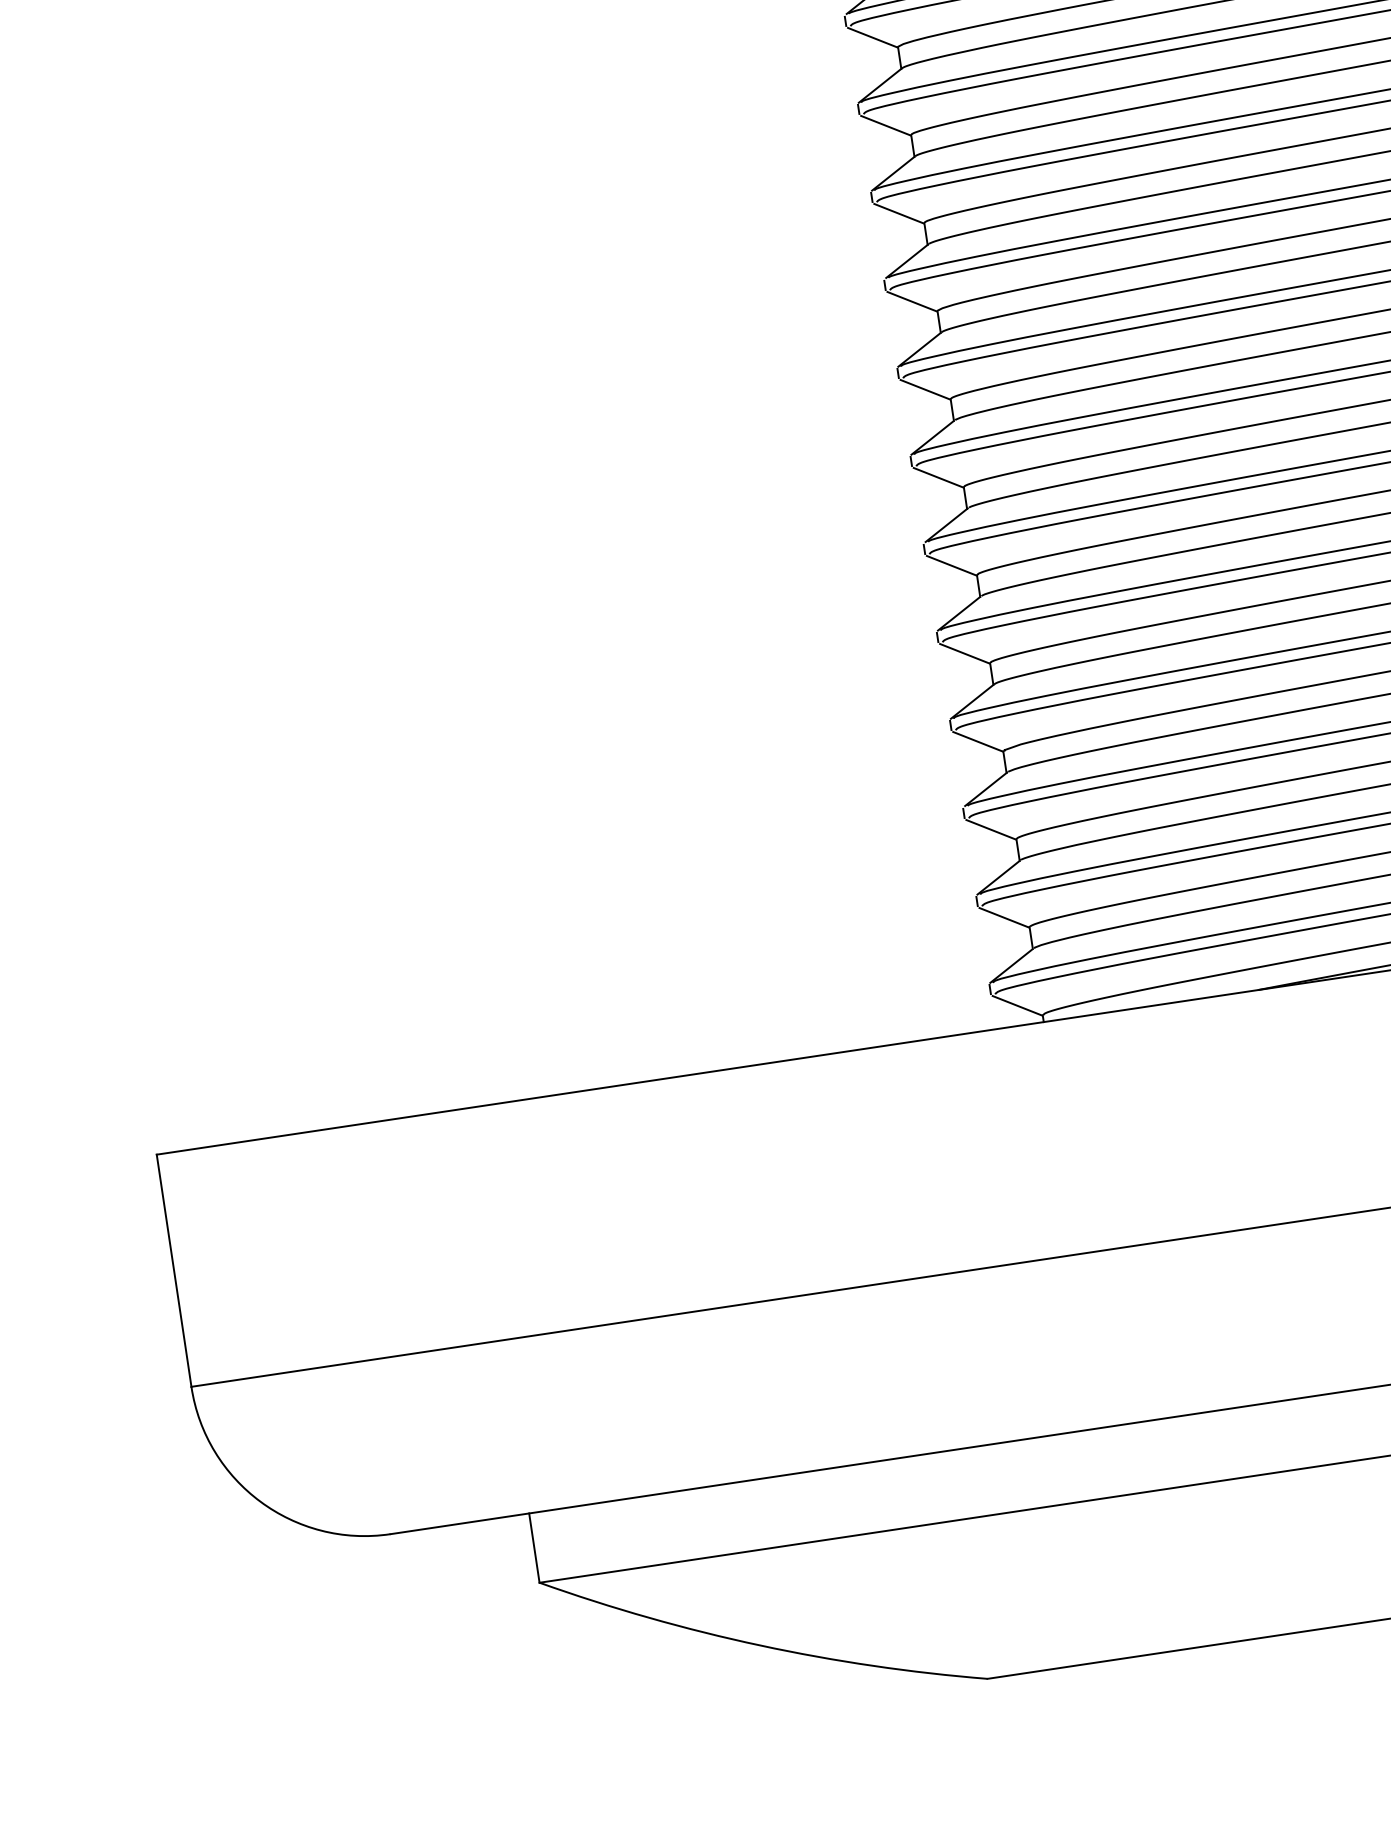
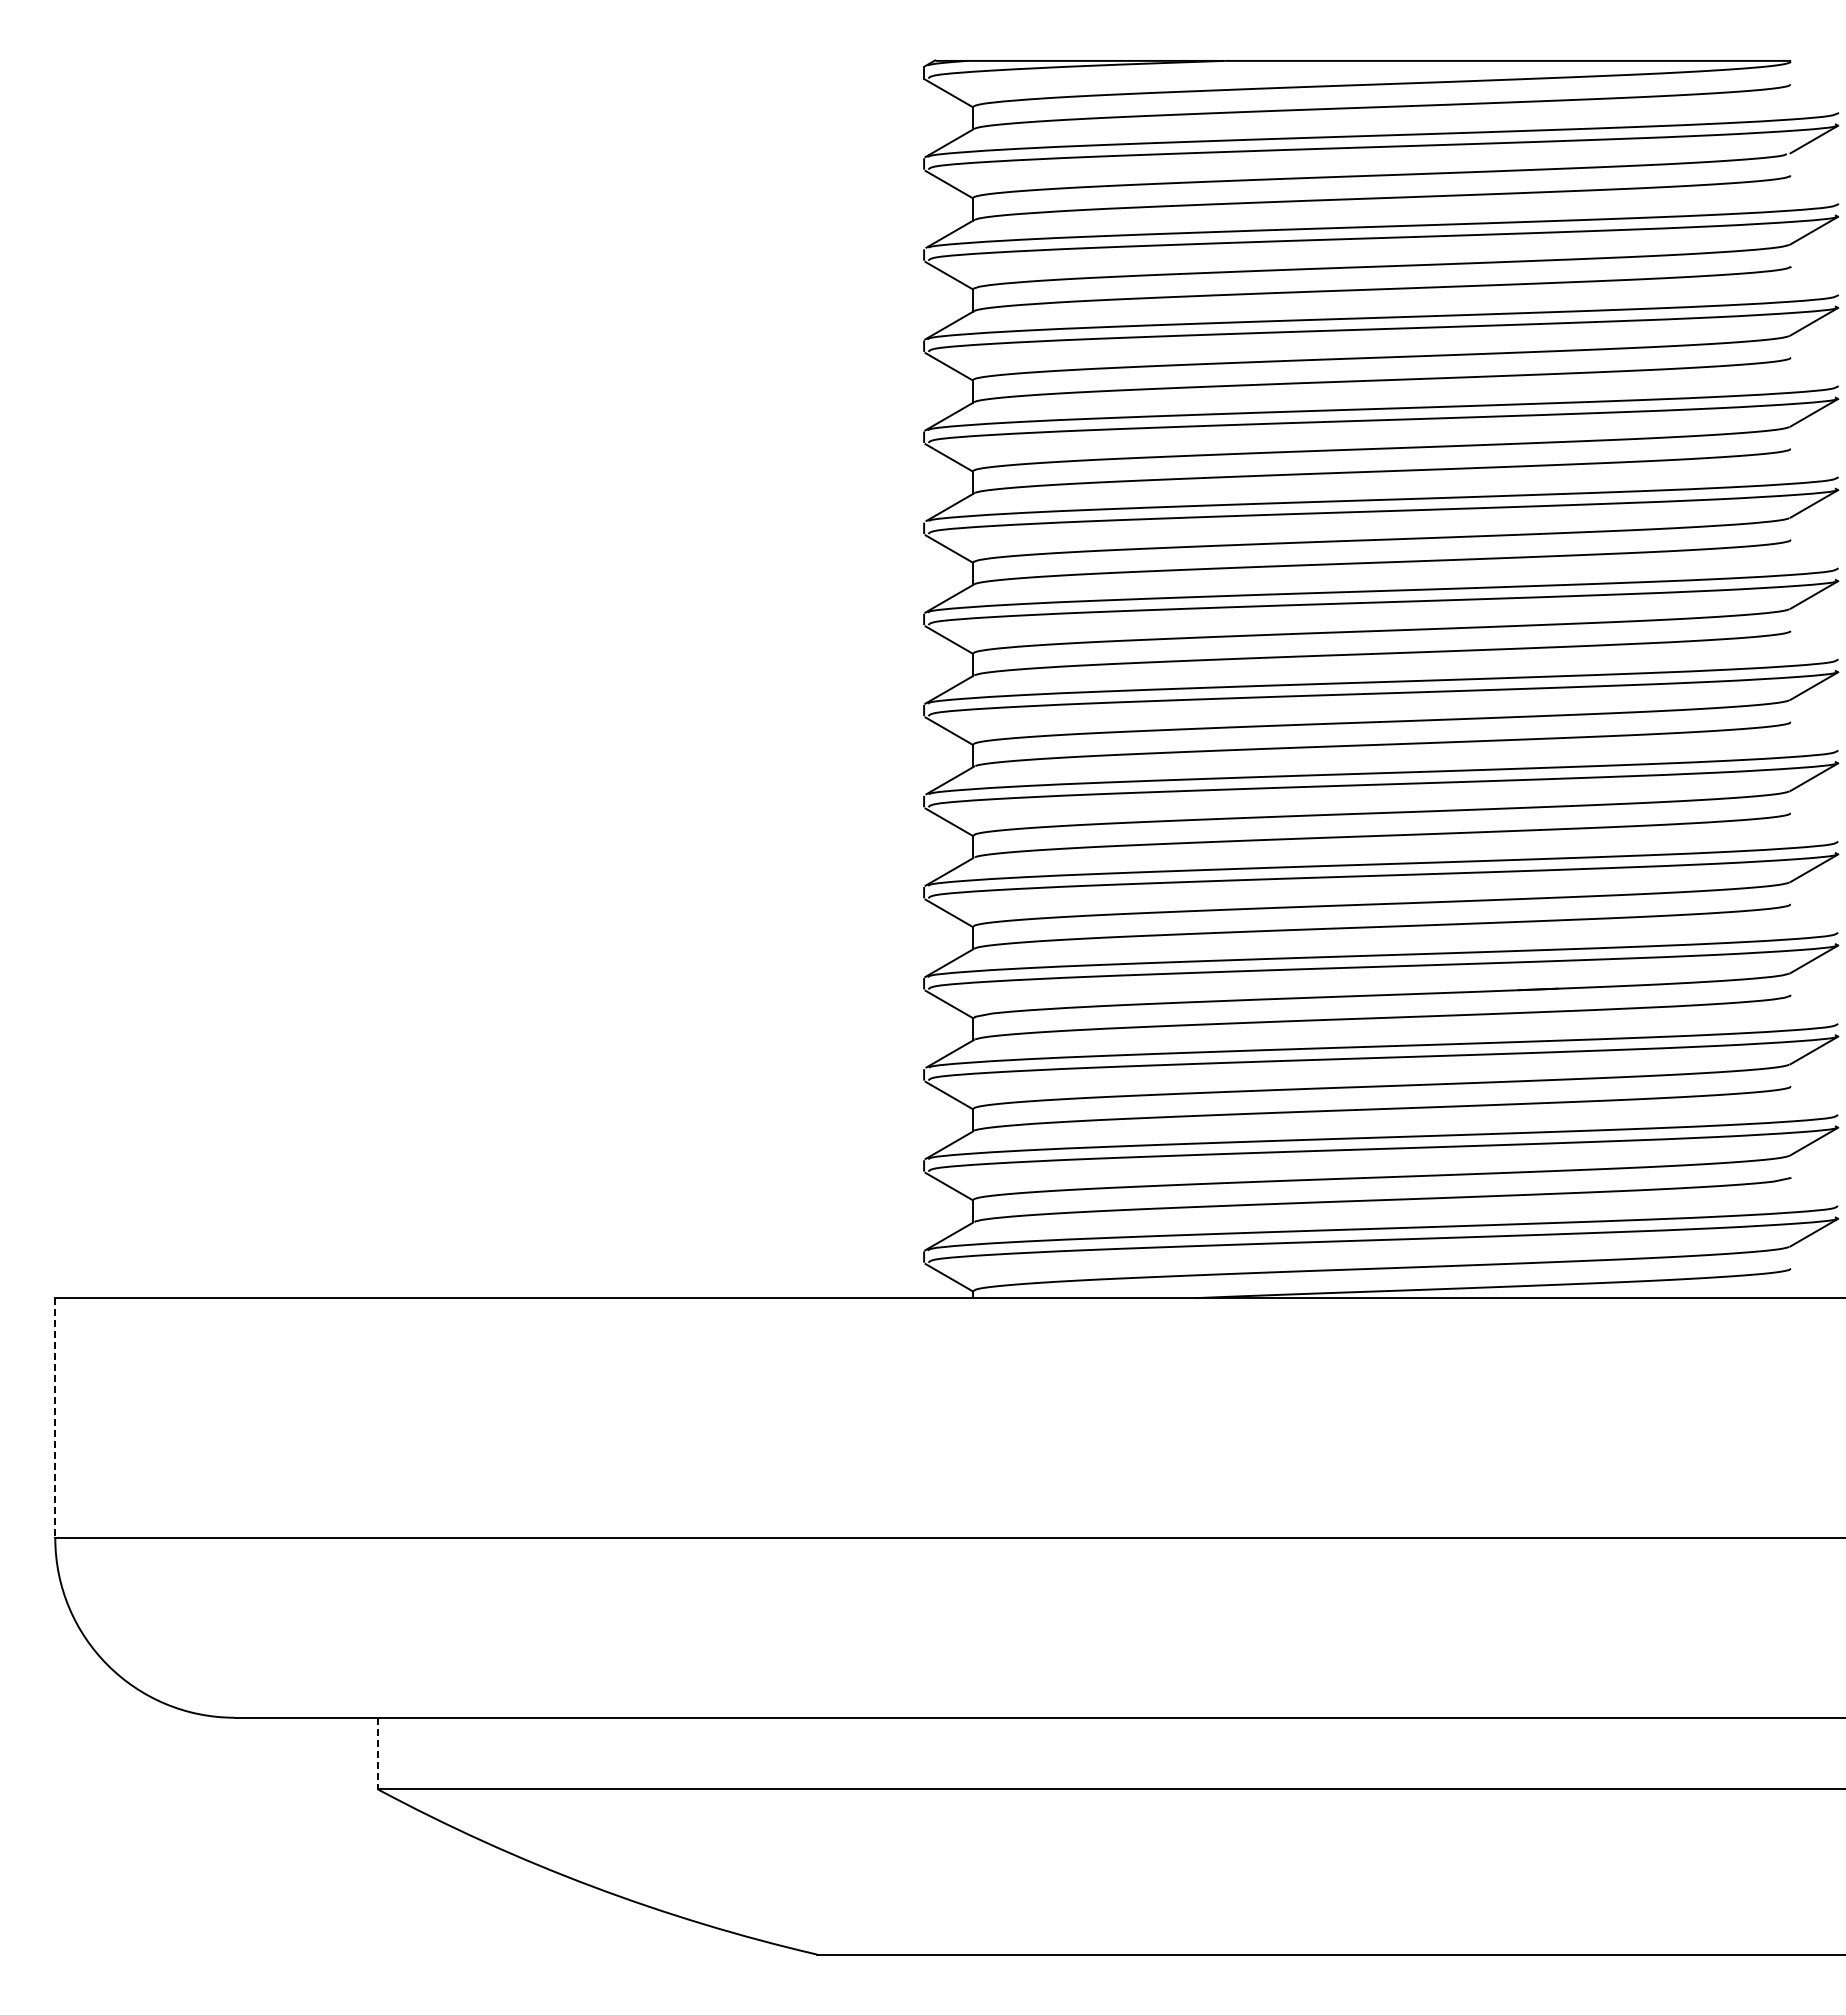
line: (174, 1270) -> (55, 1418), solid -> dashed
line: (534, 1547) -> (378, 1753), solid -> dashed

